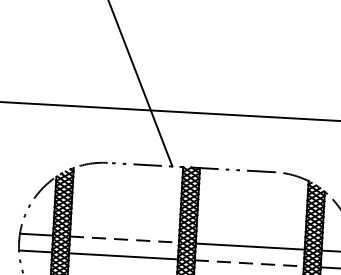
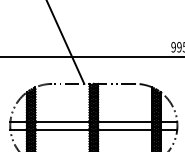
line: (126, 239) -> (63, 121), dashed -> solid
line: (250, 262) -> (125, 129), dashed -> solid

